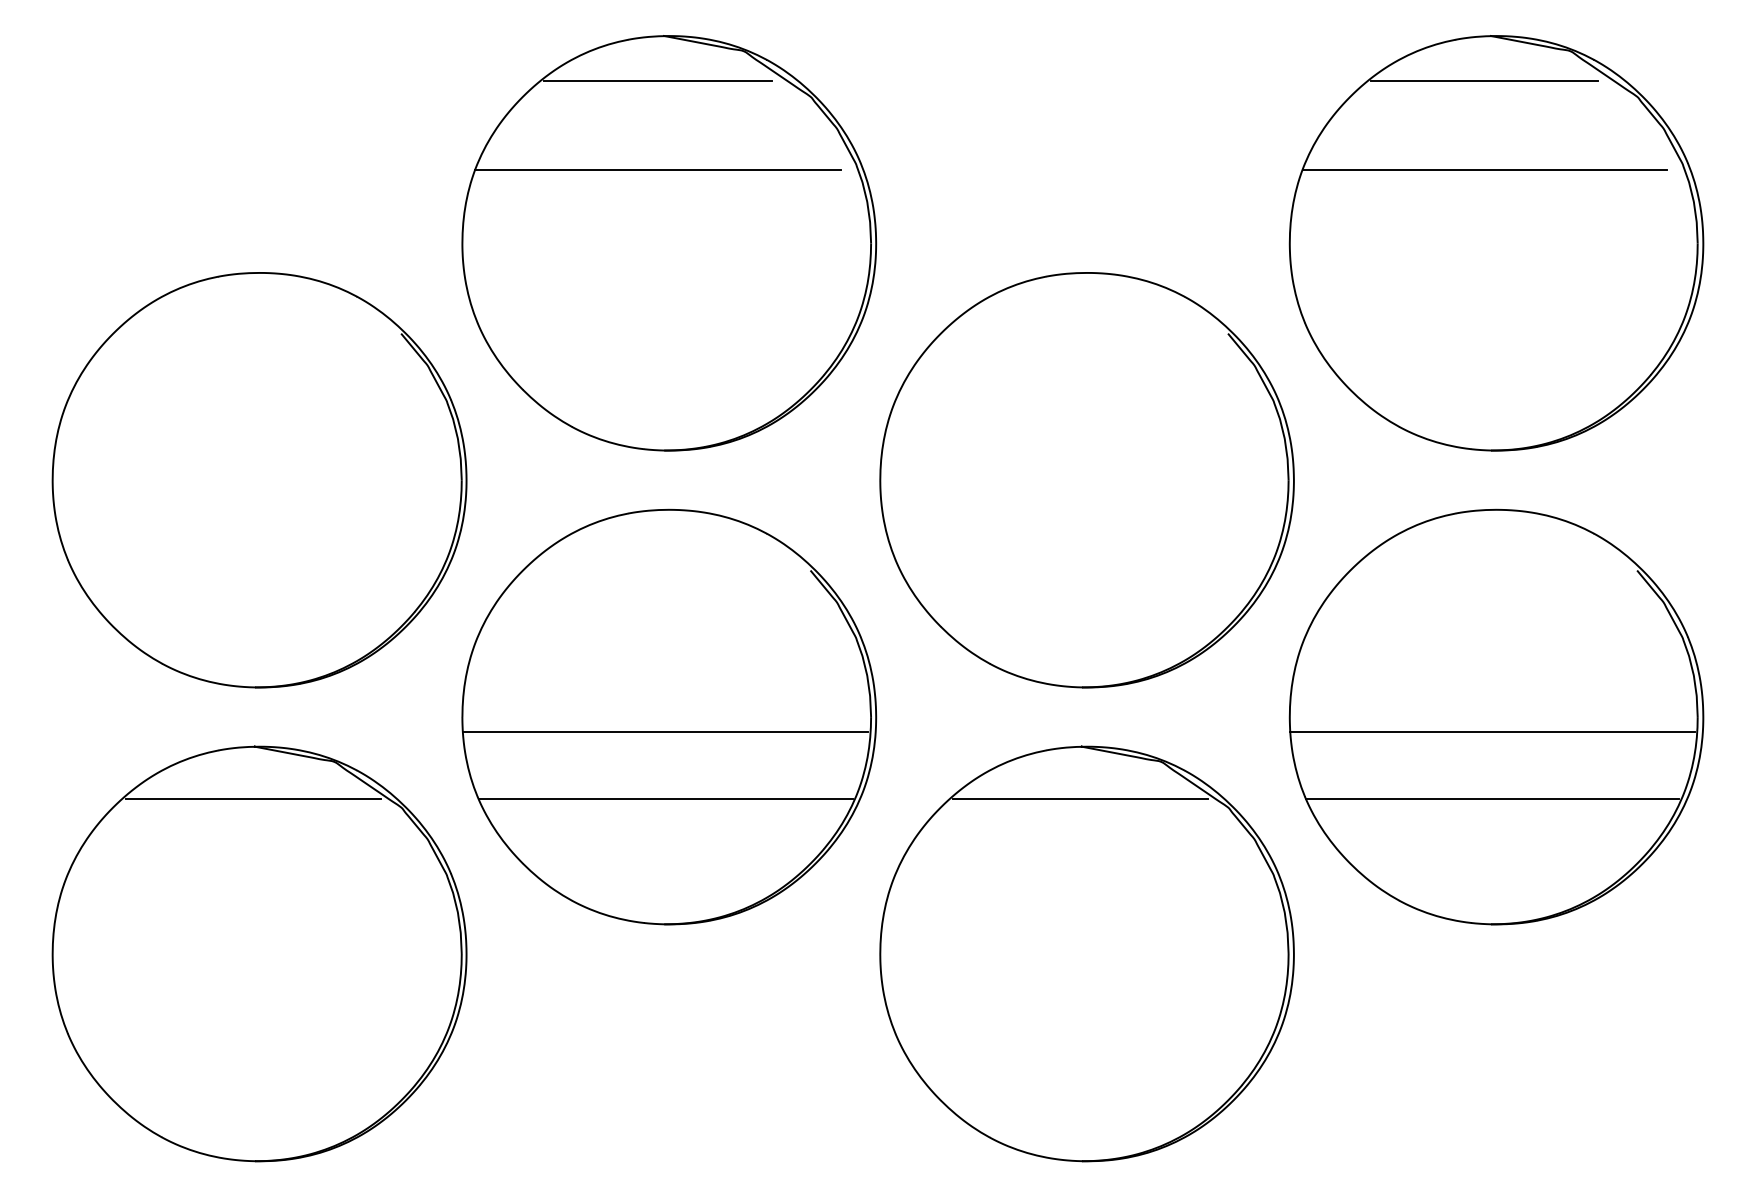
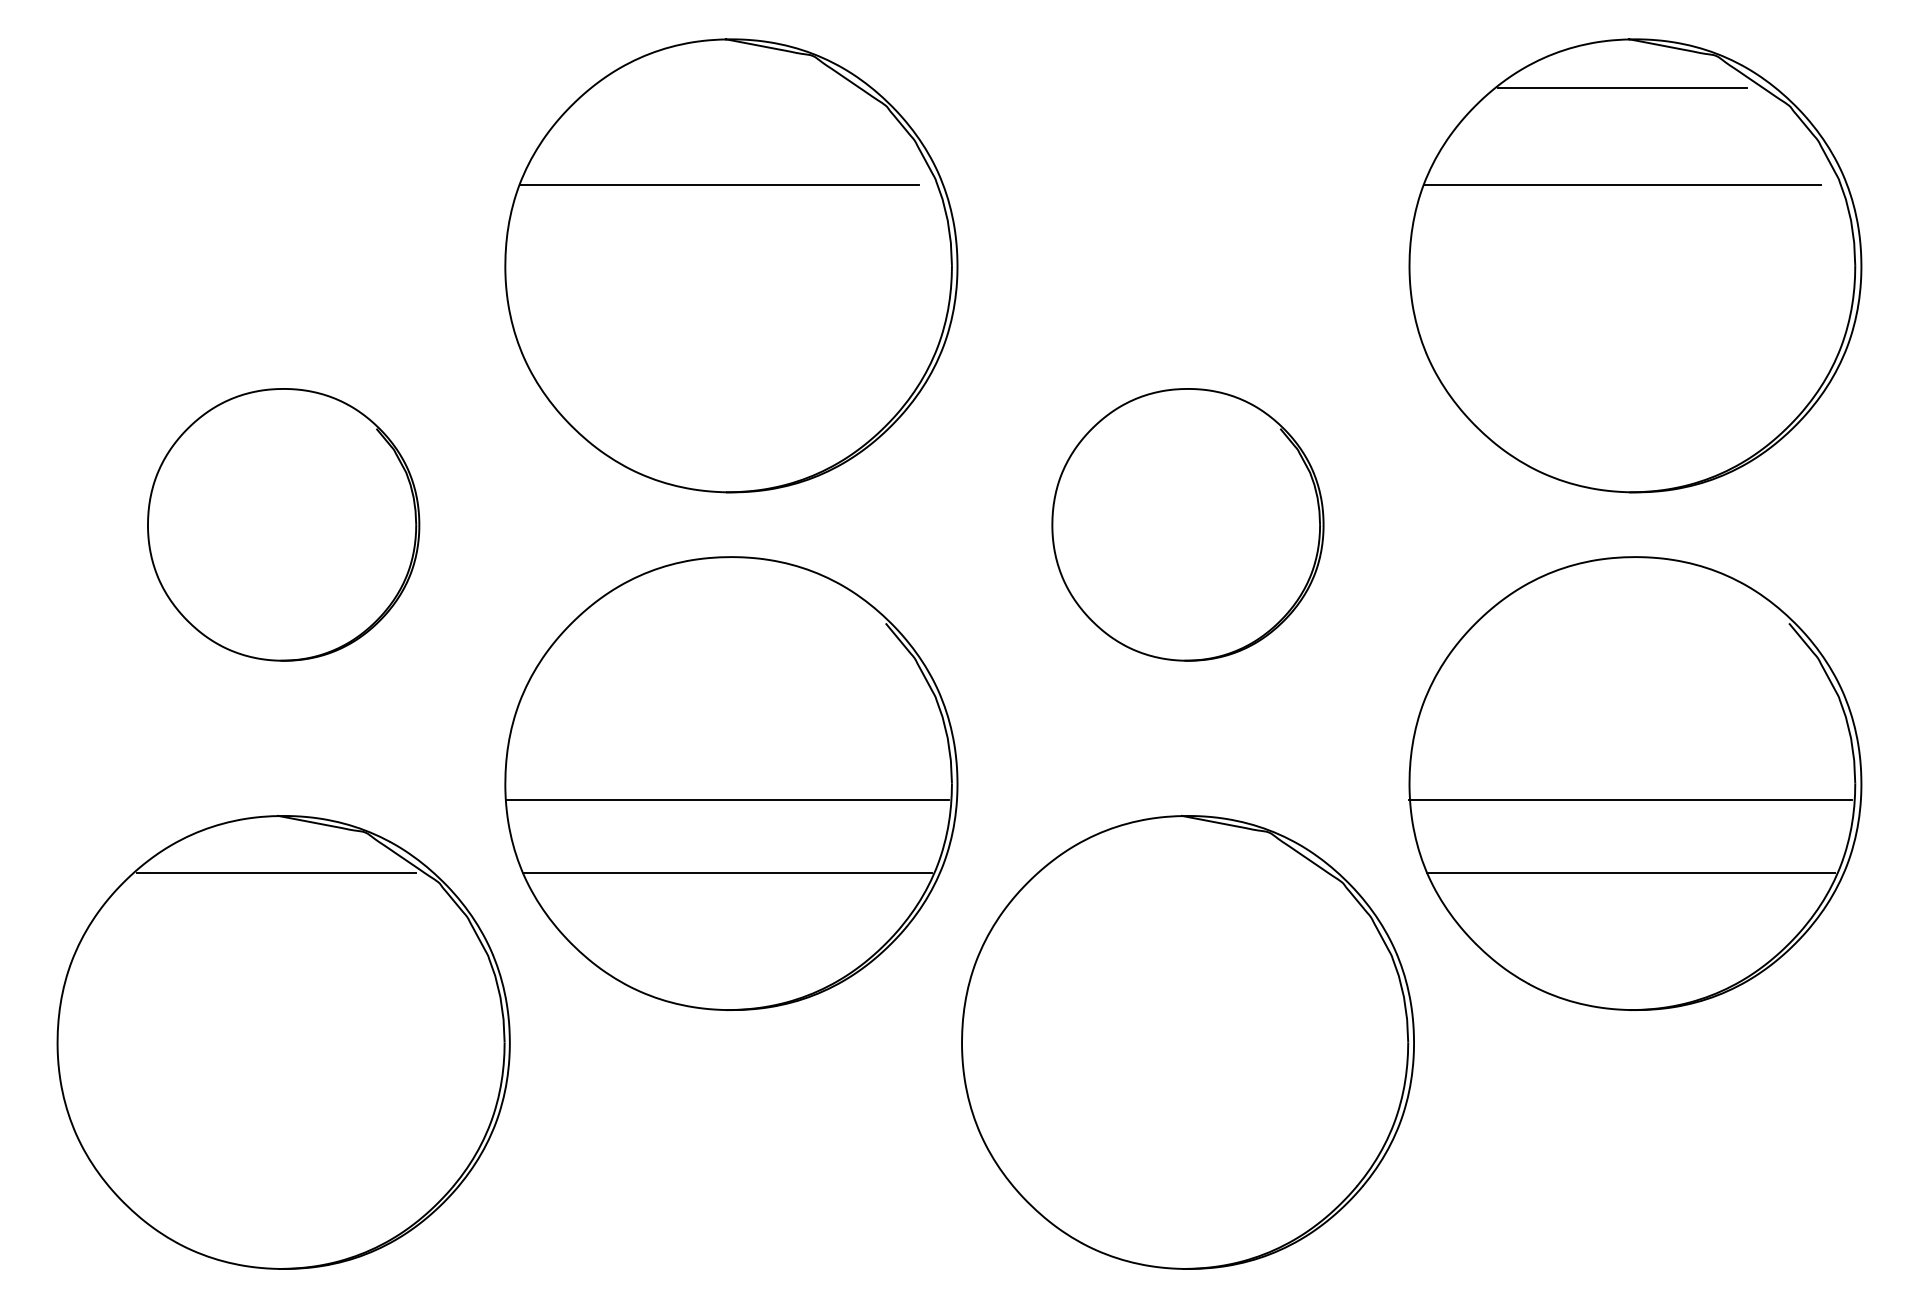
line: (657, 80) -> (718, 87), removed
part: (259, 480) -> (283, 525), size x0.6
part: (1086, 480) -> (1187, 525), size x0.6
line: (1080, 799) -> (1180, 873), removed

